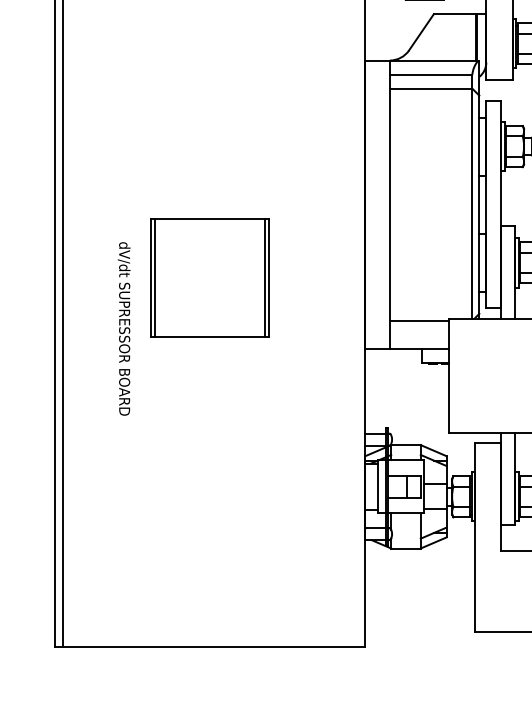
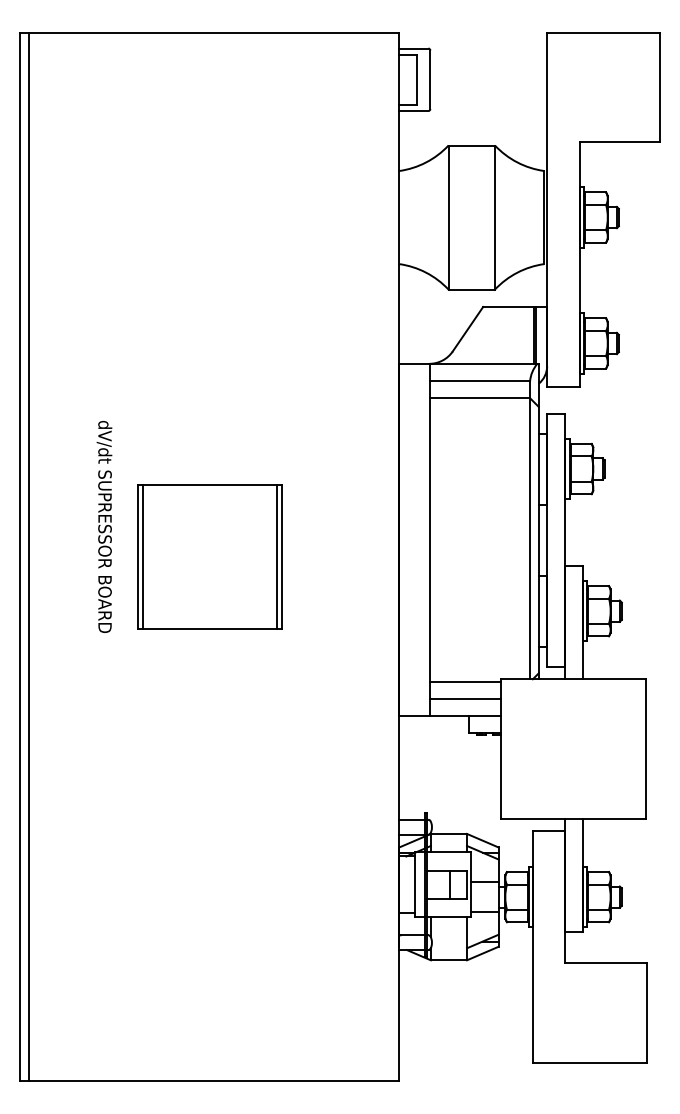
part: (210, 277) -> (209, 556), moved
text: (124, 328) -> (104, 526), moved
line: (419, 335) -> (465, 699), added

